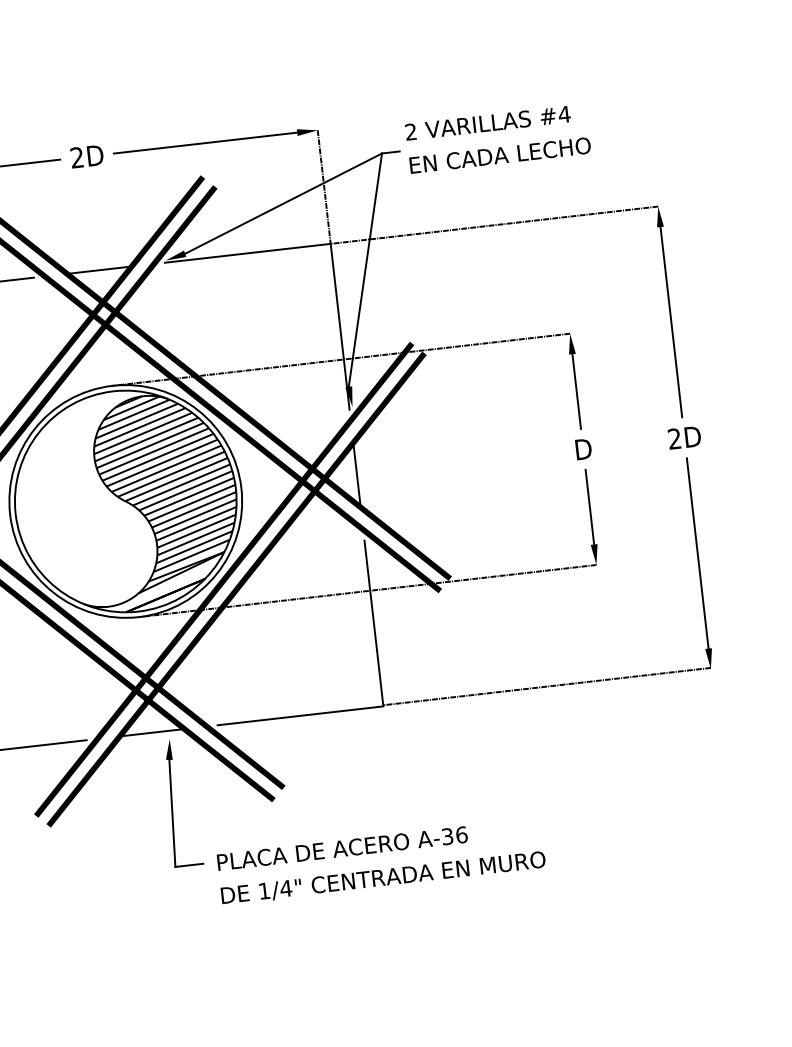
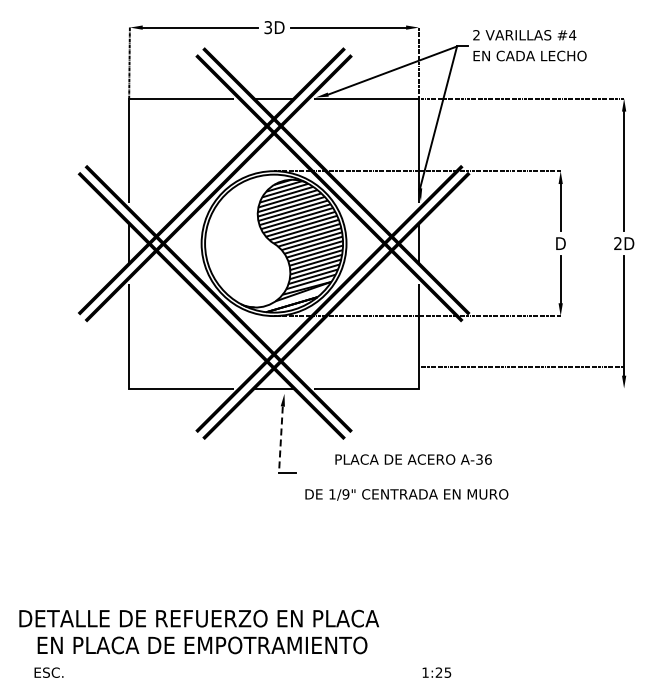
text: (75, 157) -> (267, 27), 2D -> 3D
line: (546, 686) -> (521, 366), moved
line: (171, 814) -> (280, 440), solid -> dashed
text: (342, 848) -> (413, 459), moved
text: (285, 888) -> (345, 494), 1/4" -> 1/9"

